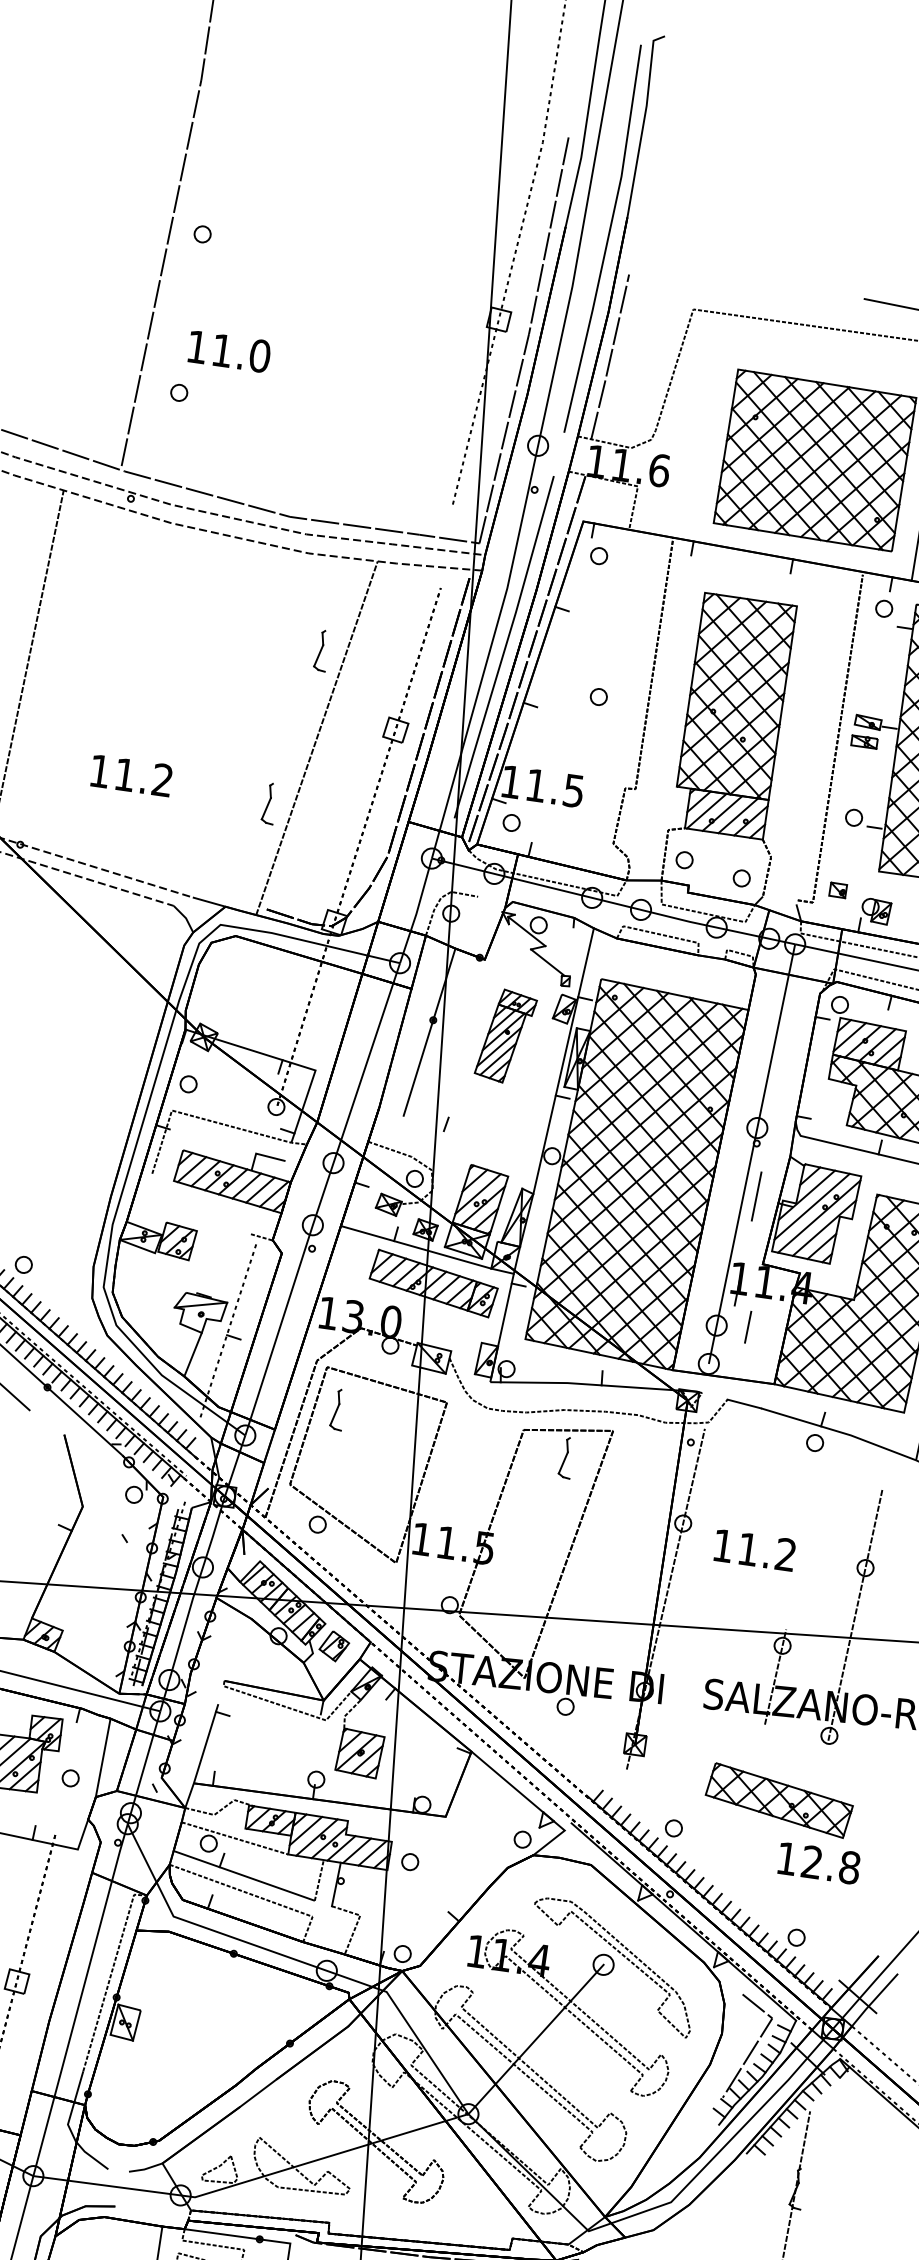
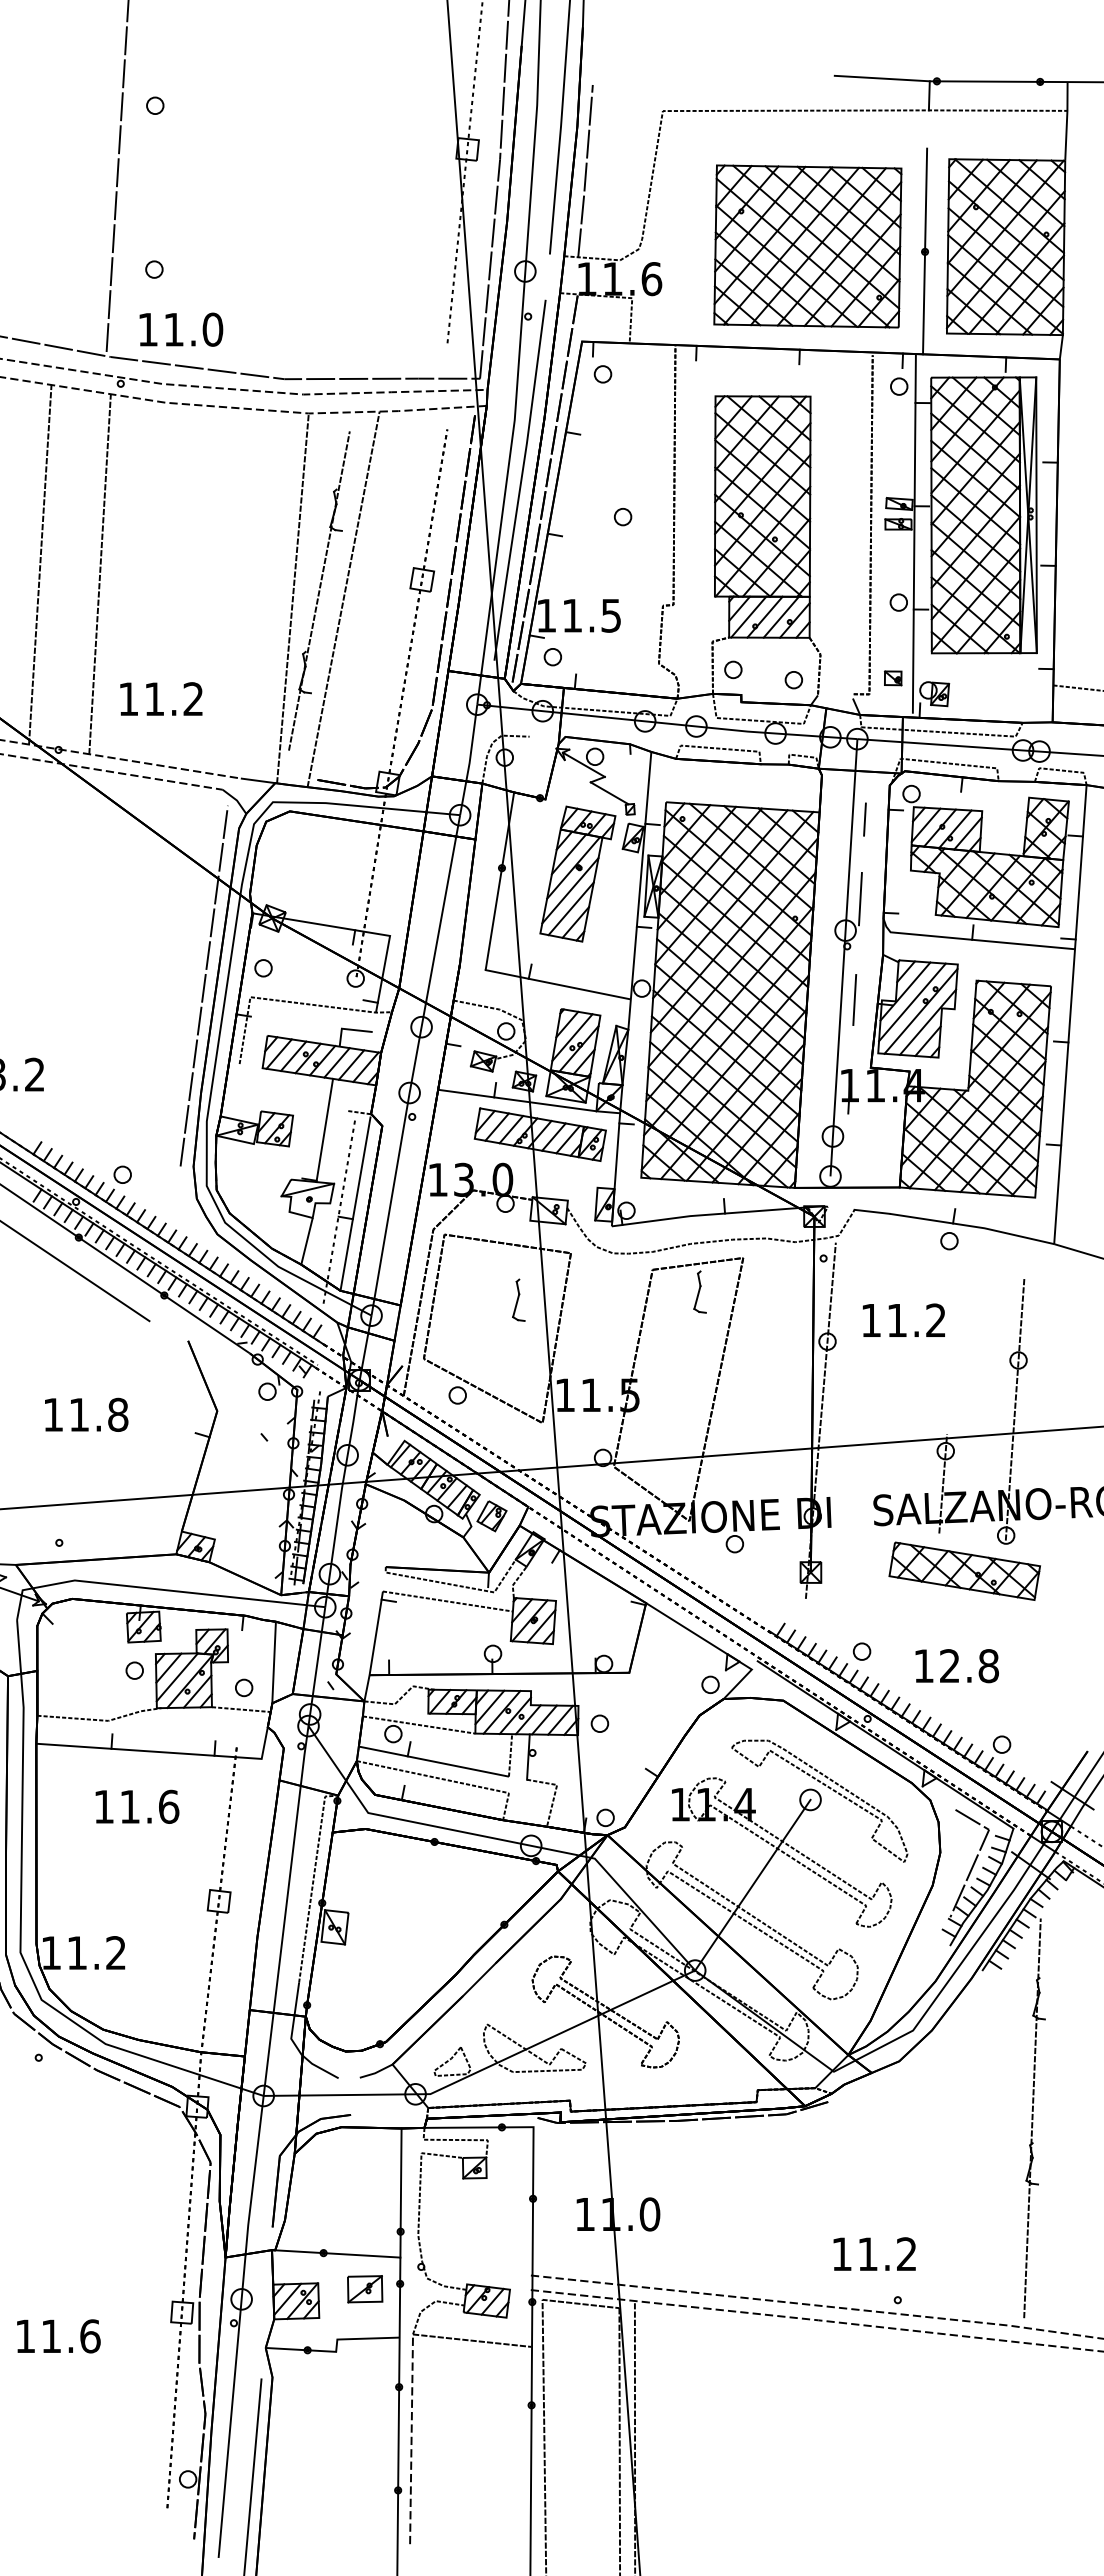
text: (229, 351) -> (181, 329), moved
line: (84, 680) -> (99, 574), added
line: (293, 726) -> (318, 590), added
line: (267, 730) -> (292, 598), added
line: (877, 752) -> (913, 533), added
text: (131, 775) -> (161, 698), moved
part: (505, 1035) -> (577, 873), size x1.43
line: (128, 1092) -> (203, 985), added
line: (776, 1099) -> (860, 899), added
line: (470, 1140) -> (557, 984), added
line: (225, 1249) -> (324, 1130), added
line: (245, 1324) -> (355, 1203), added
line: (747, 1327) -> (864, 819), moved
part: (337, 1409) -> (518, 1299), moved
text: (754, 1549) -> (903, 1319), moved
line: (279, 1722) -> (447, 1601), added
line: (64, 1798) -> (240, 1709), added
part: (779, 1799) -> (964, 1570), moved
text: (818, 1863) -> (956, 1666), moved

